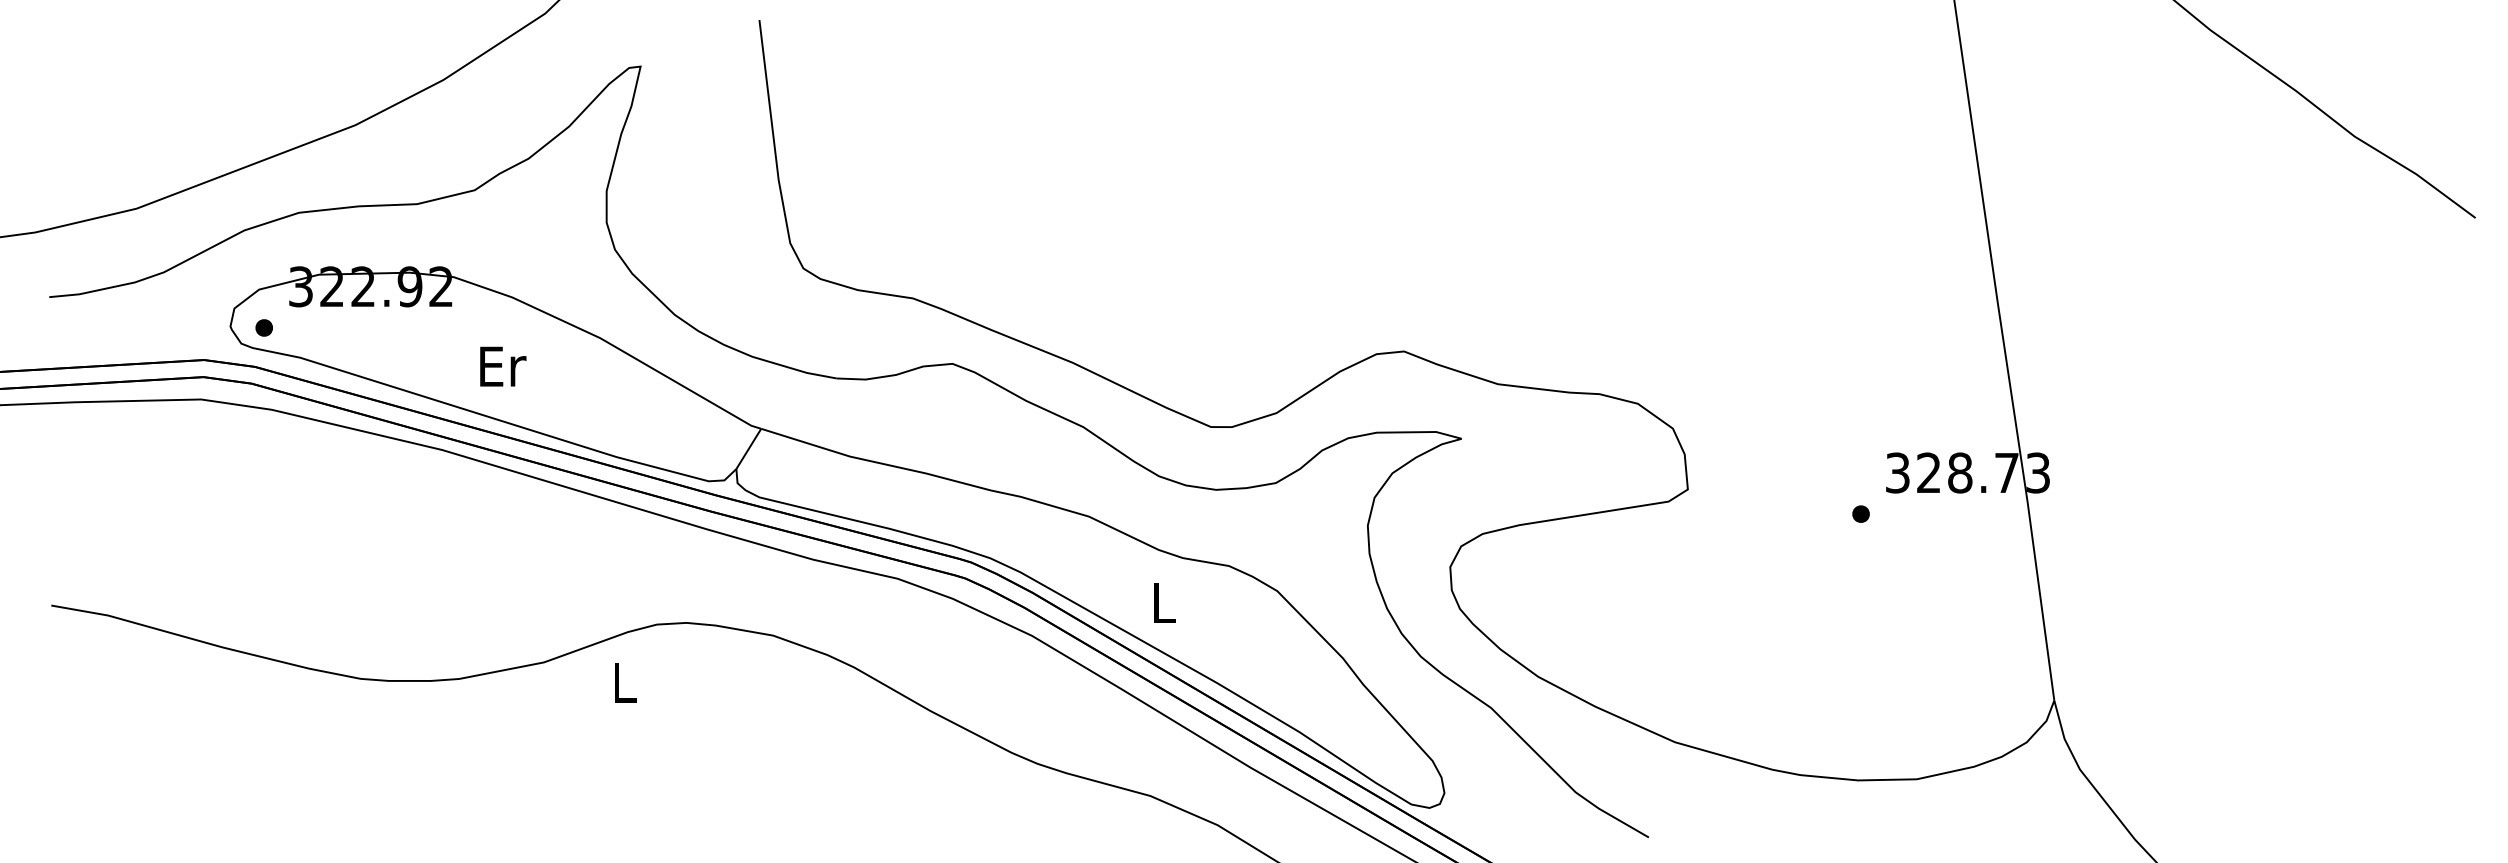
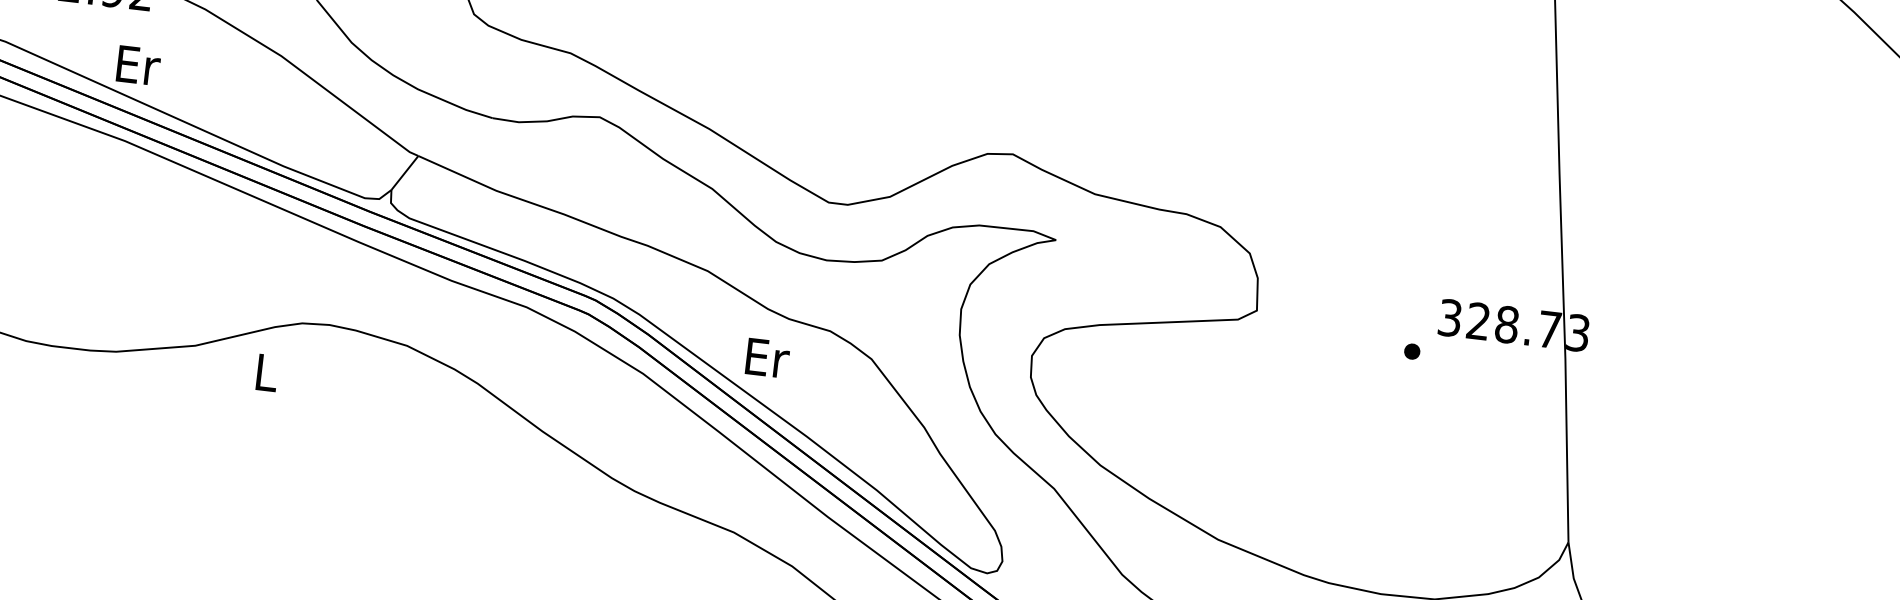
text: (503, 366) -> (138, 65), moved
text: (1164, 603) -> (767, 358), L -> Er

